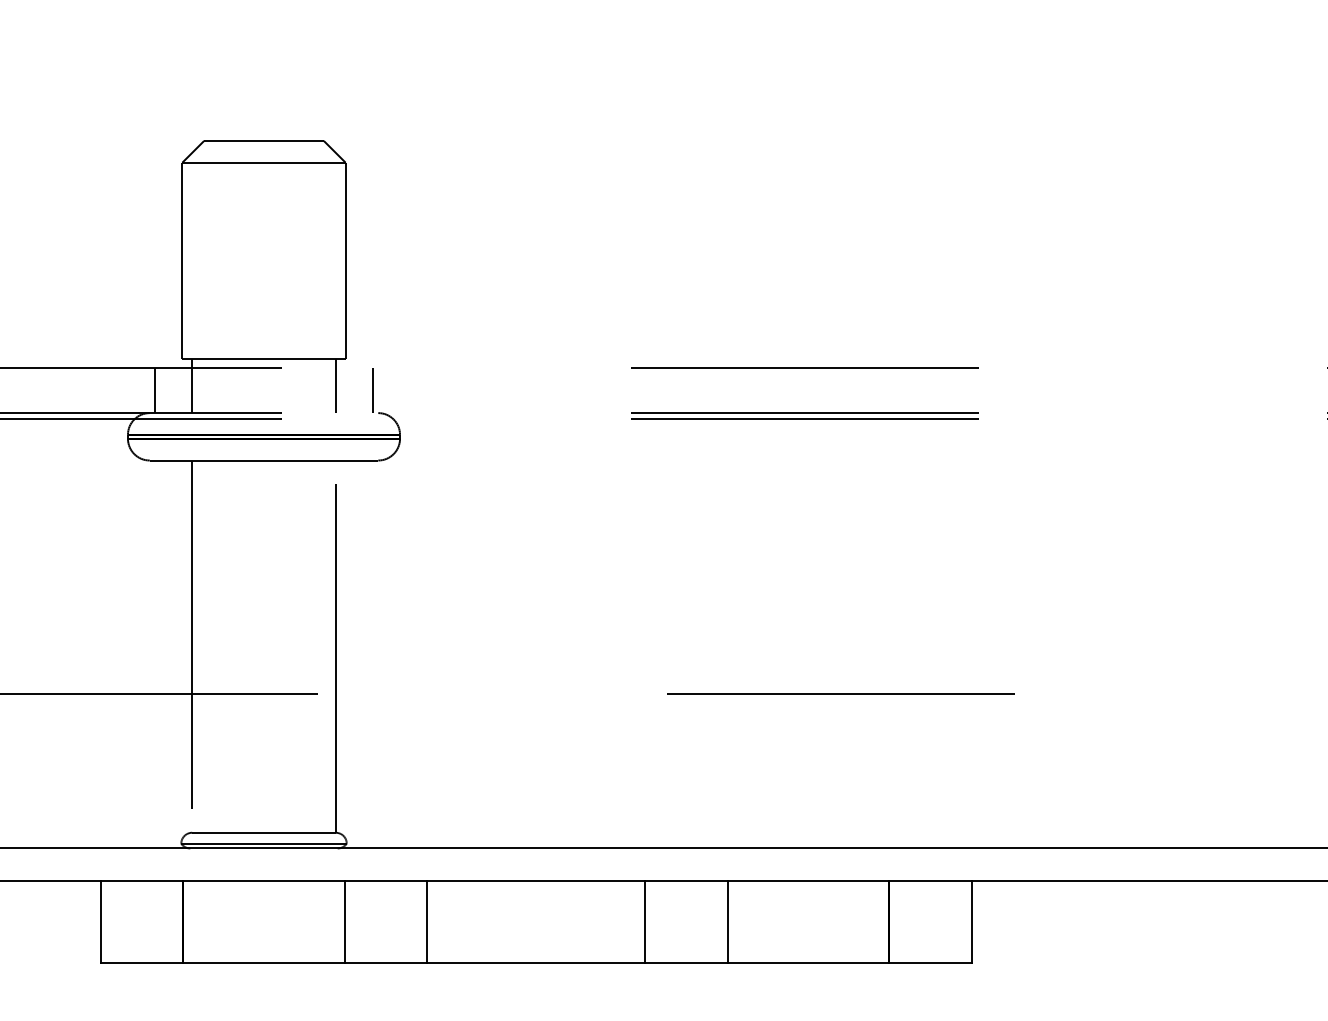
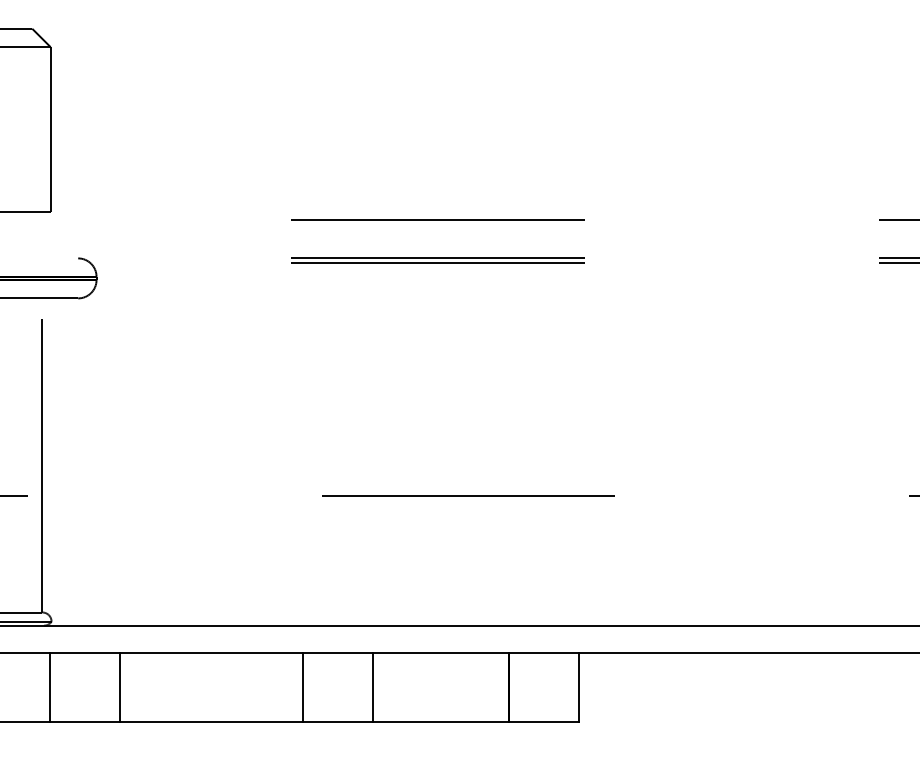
line: (335, 385) -> (42, 235), removed
line: (372, 390) -> (73, 239), removed

